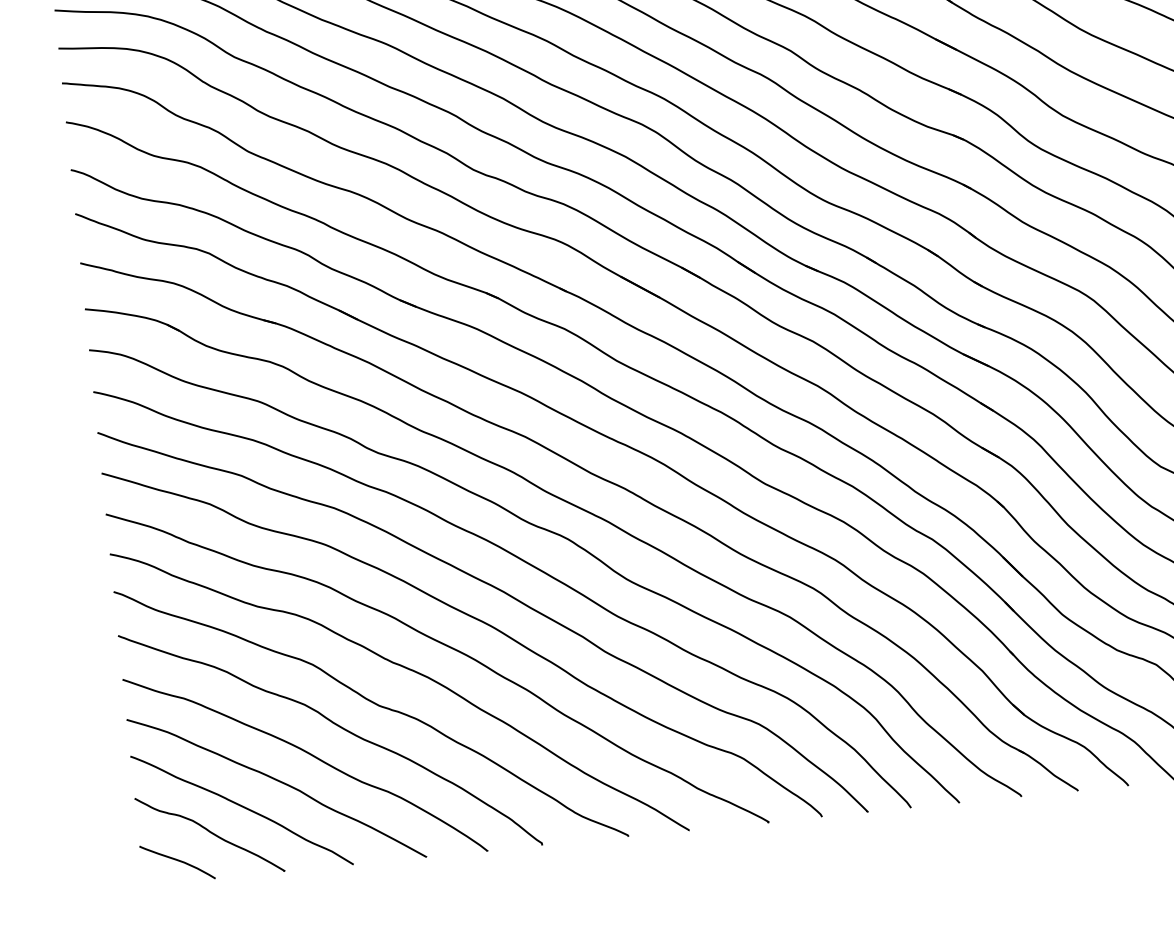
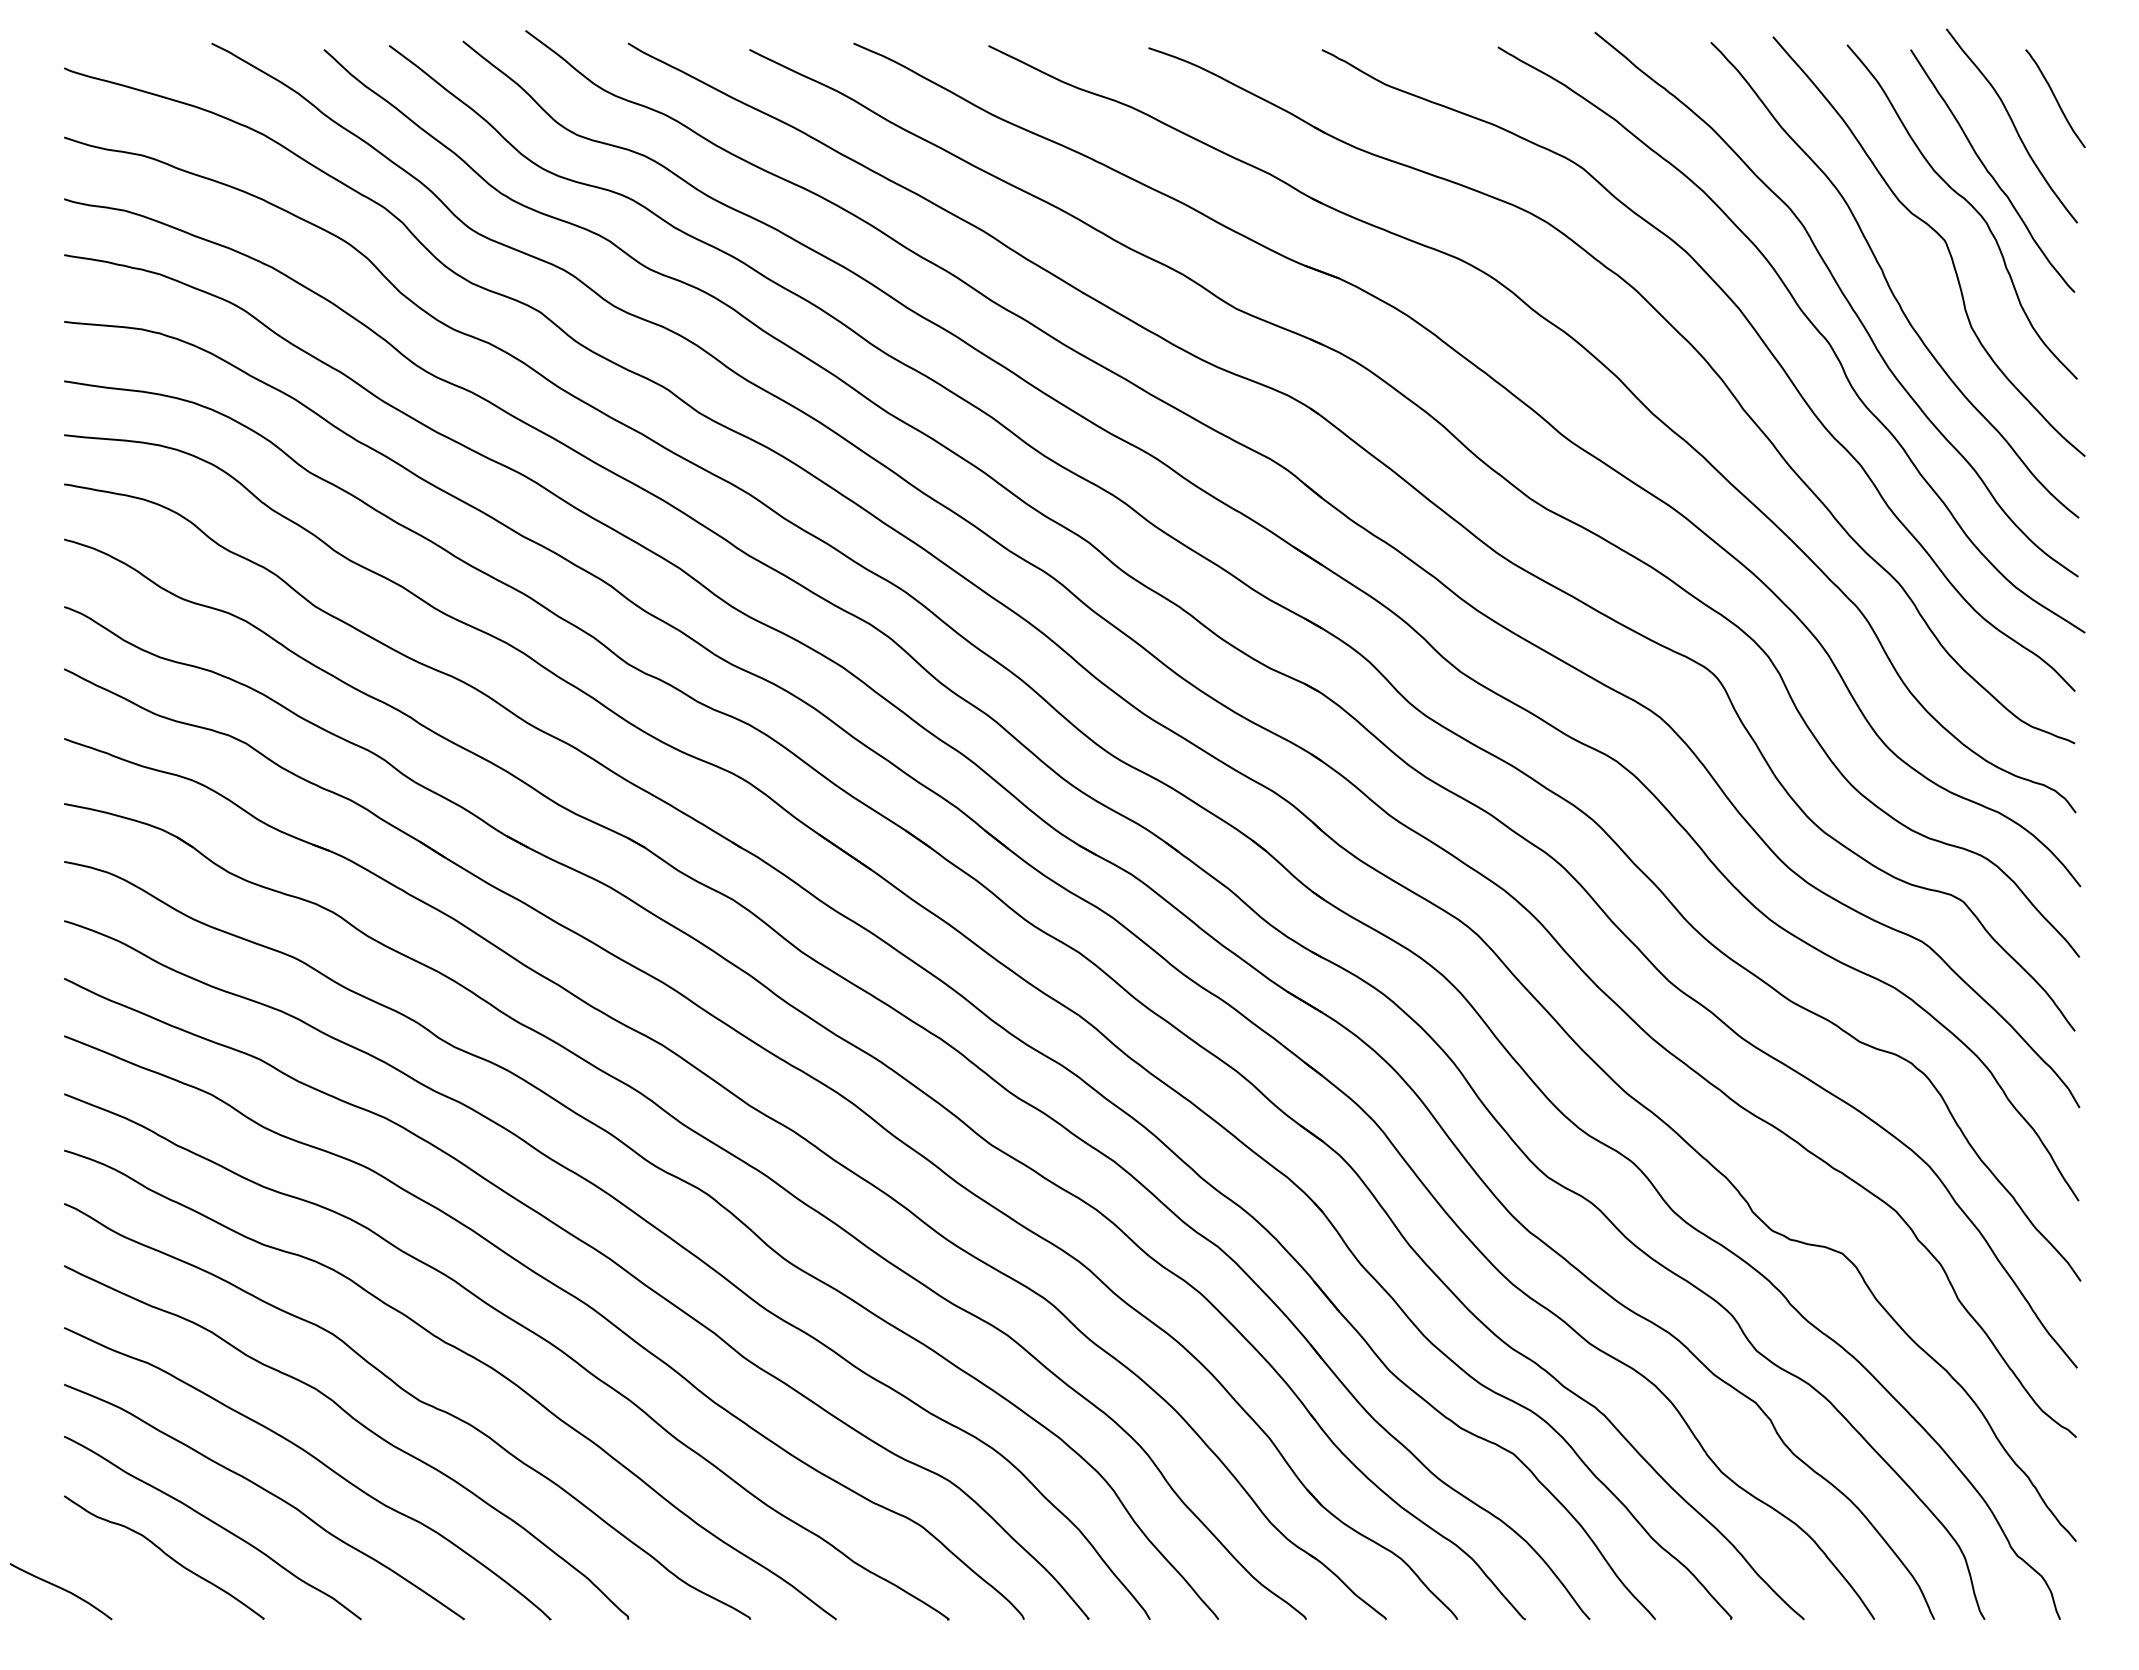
curve: (177, 860) -> (61, 1589), moved

